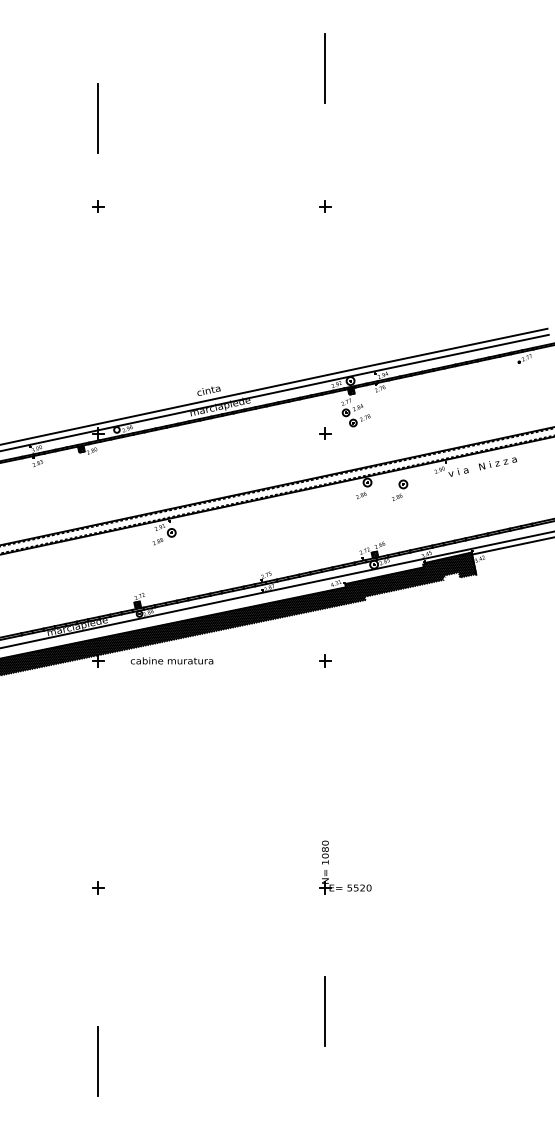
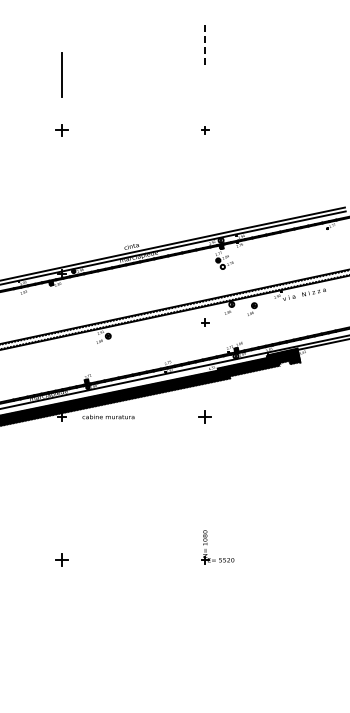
line: (325, 67) -> (205, 42), solid -> dashed
part: (97, 206) -> (61, 130), size x1.6
part: (325, 433) -> (205, 322), moved
part: (325, 660) -> (205, 416), size x1.6
part: (97, 888) -> (61, 560), size x1.6
line: (325, 1012) -> (205, 638), removed
line: (97, 1061) -> (61, 669), removed

